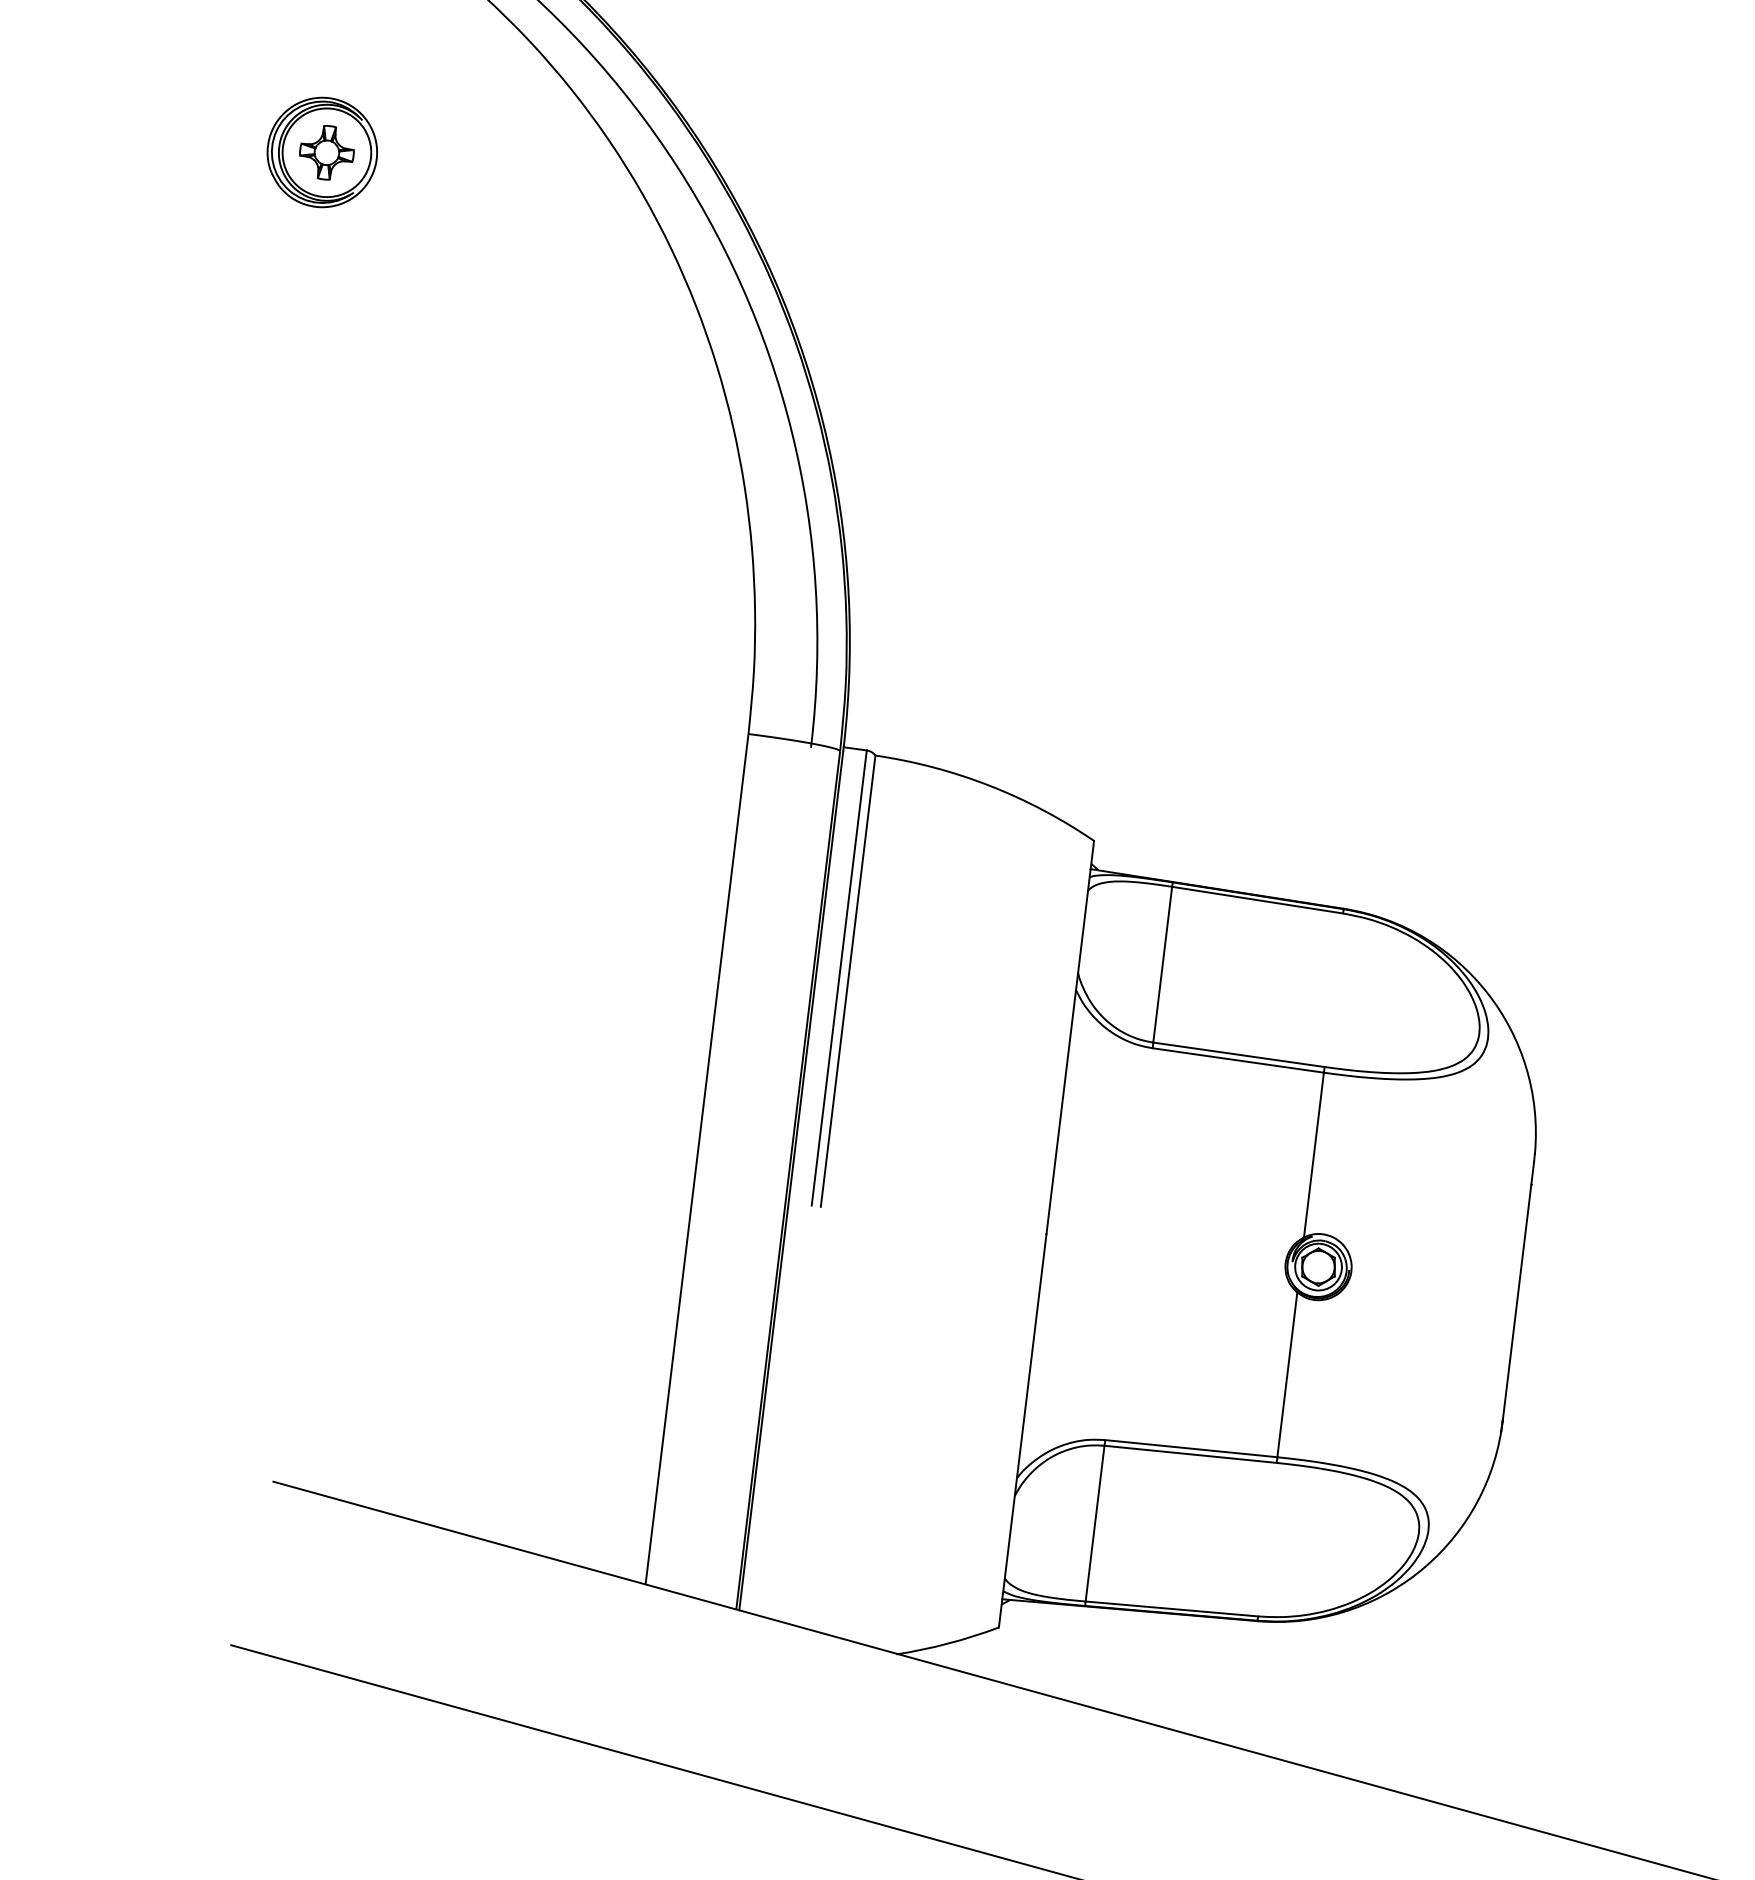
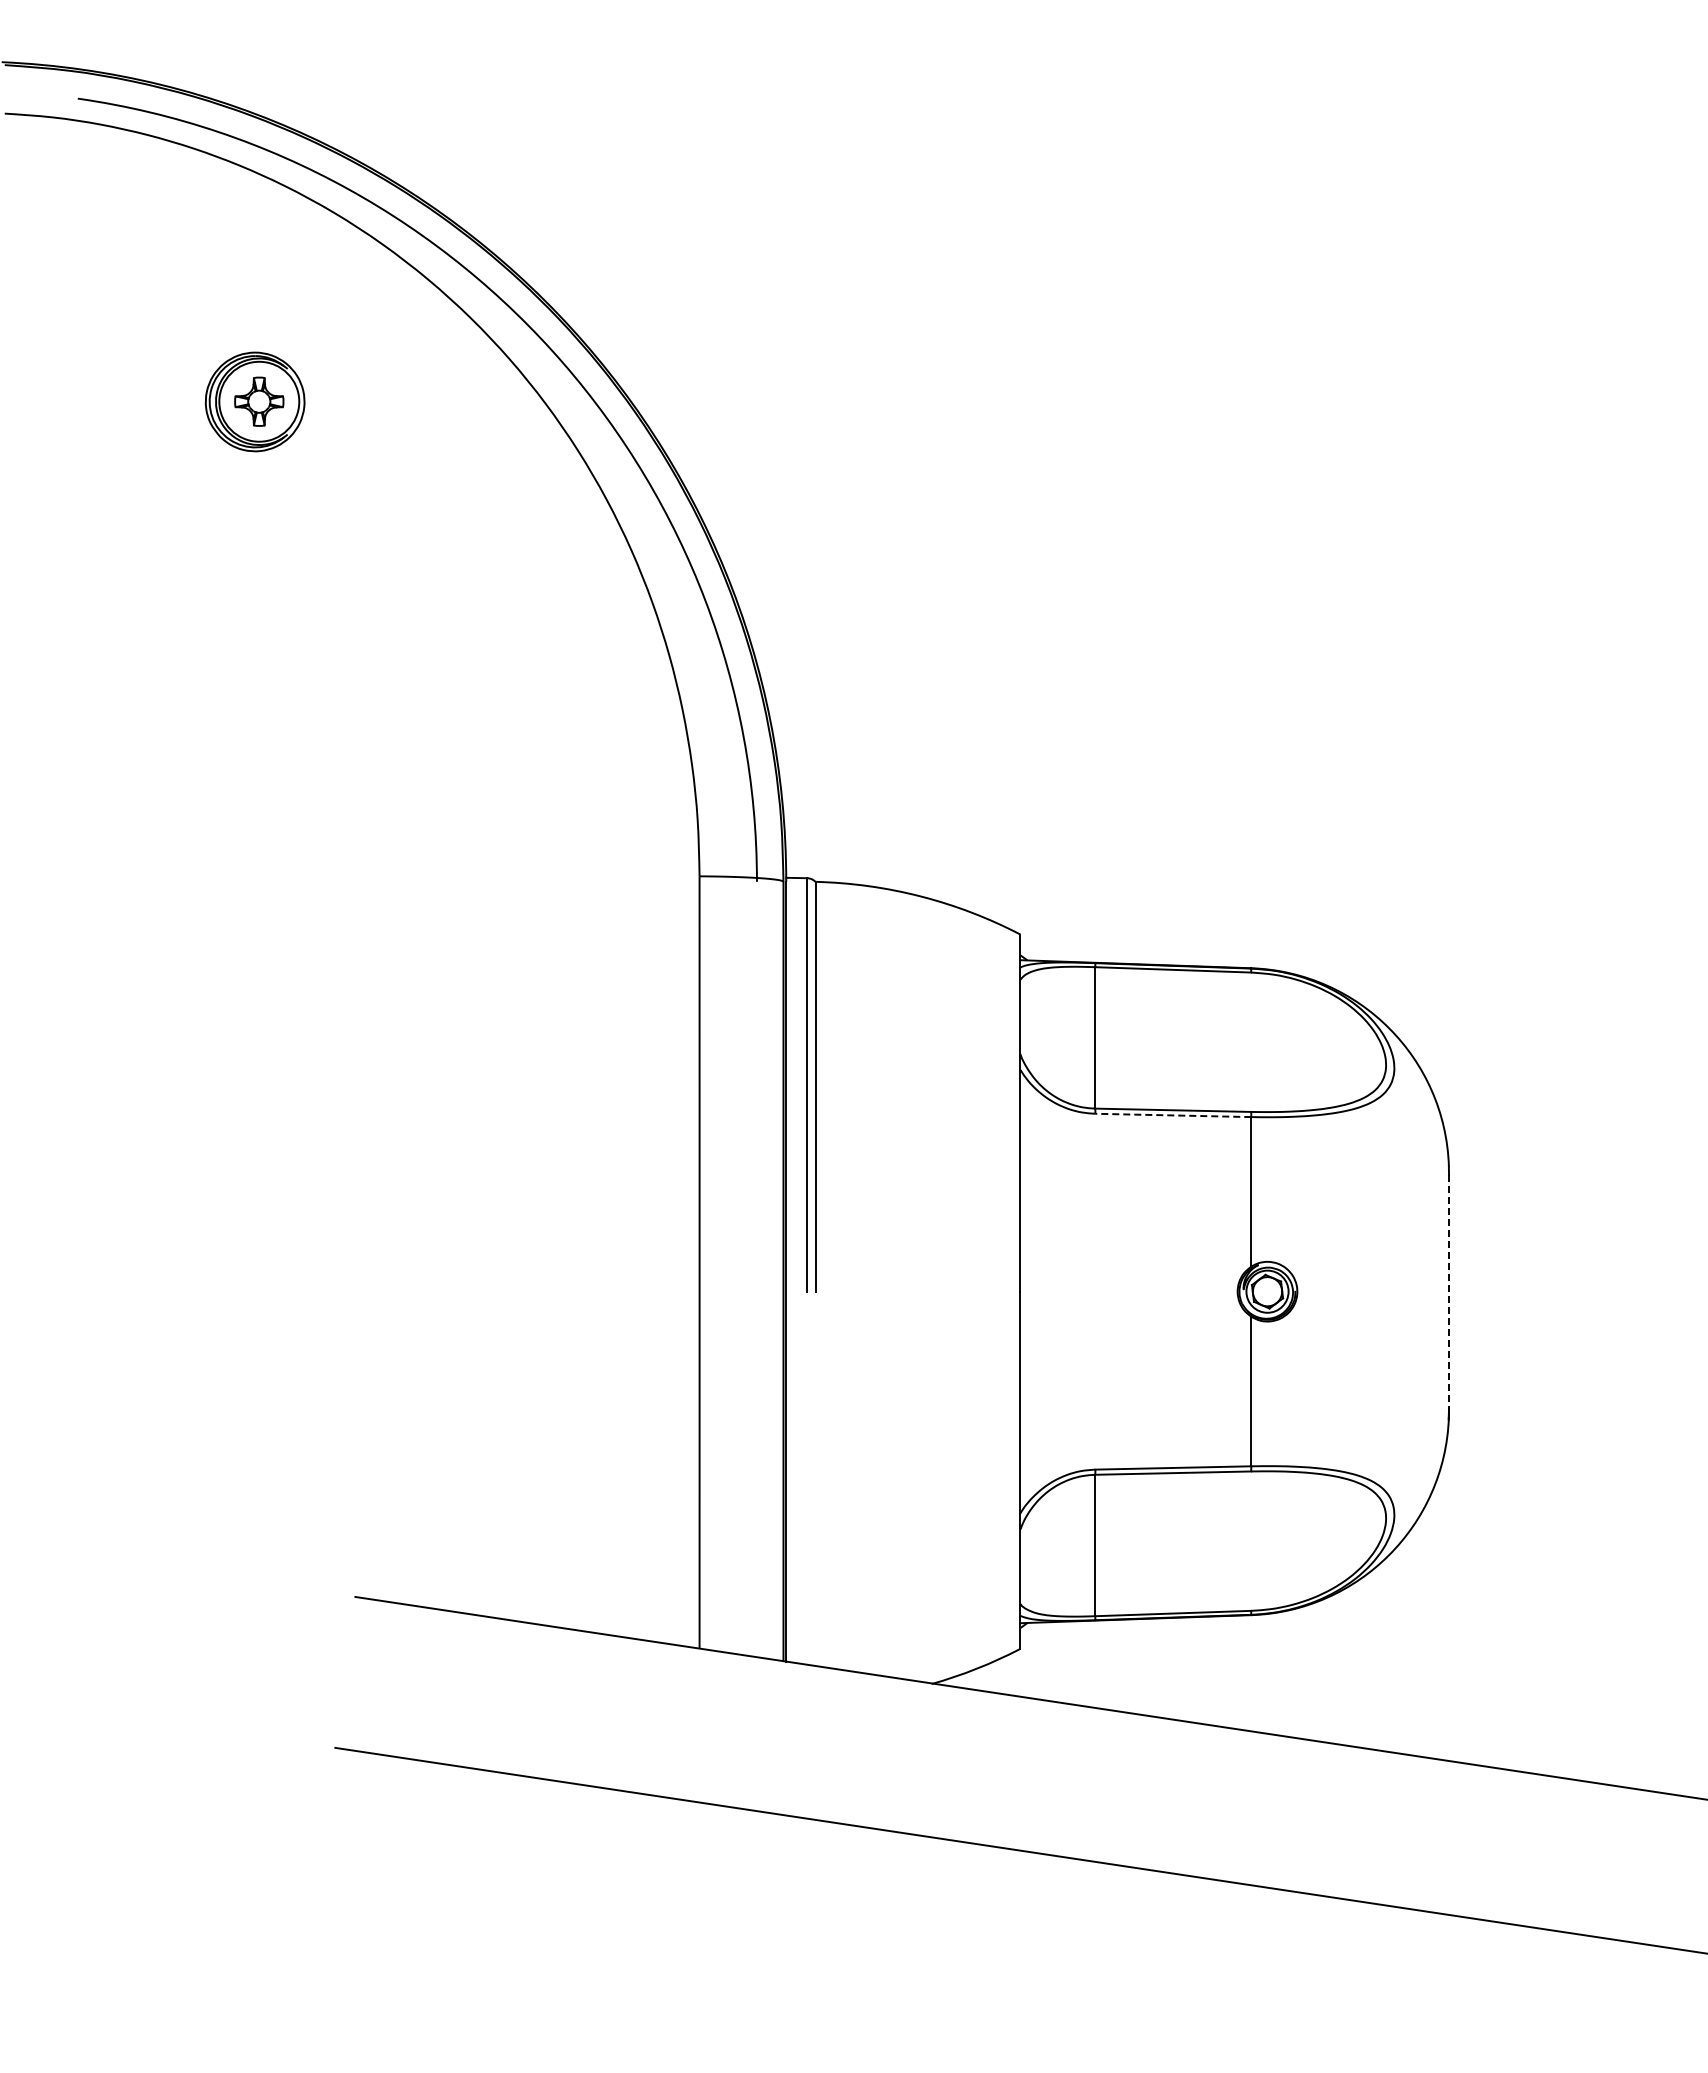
line: (1238, 1060) -> (1173, 1115), solid -> dashed
line: (1518, 1291) -> (1449, 1291), solid -> dashed

